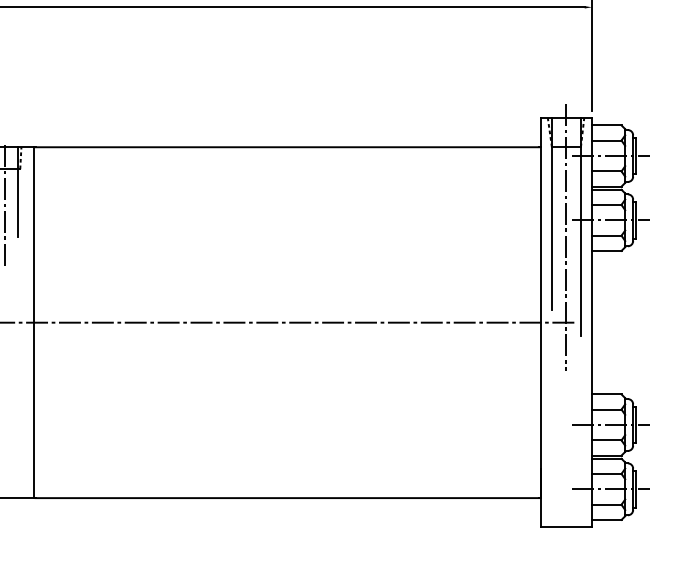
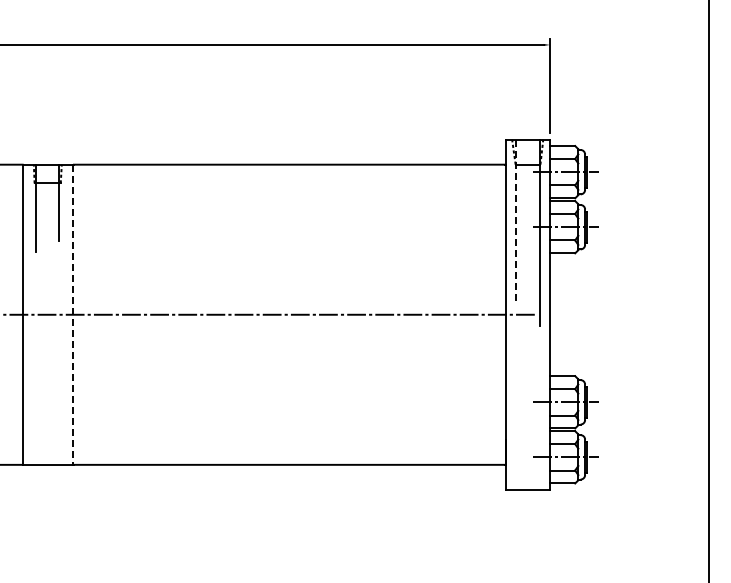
line: (4, 206) -> (47, 215), removed
line: (551, 214) -> (515, 222), solid -> dashed
line: (566, 237) -> (528, 241), removed
line: (33, 323) -> (72, 315), solid -> dashed

